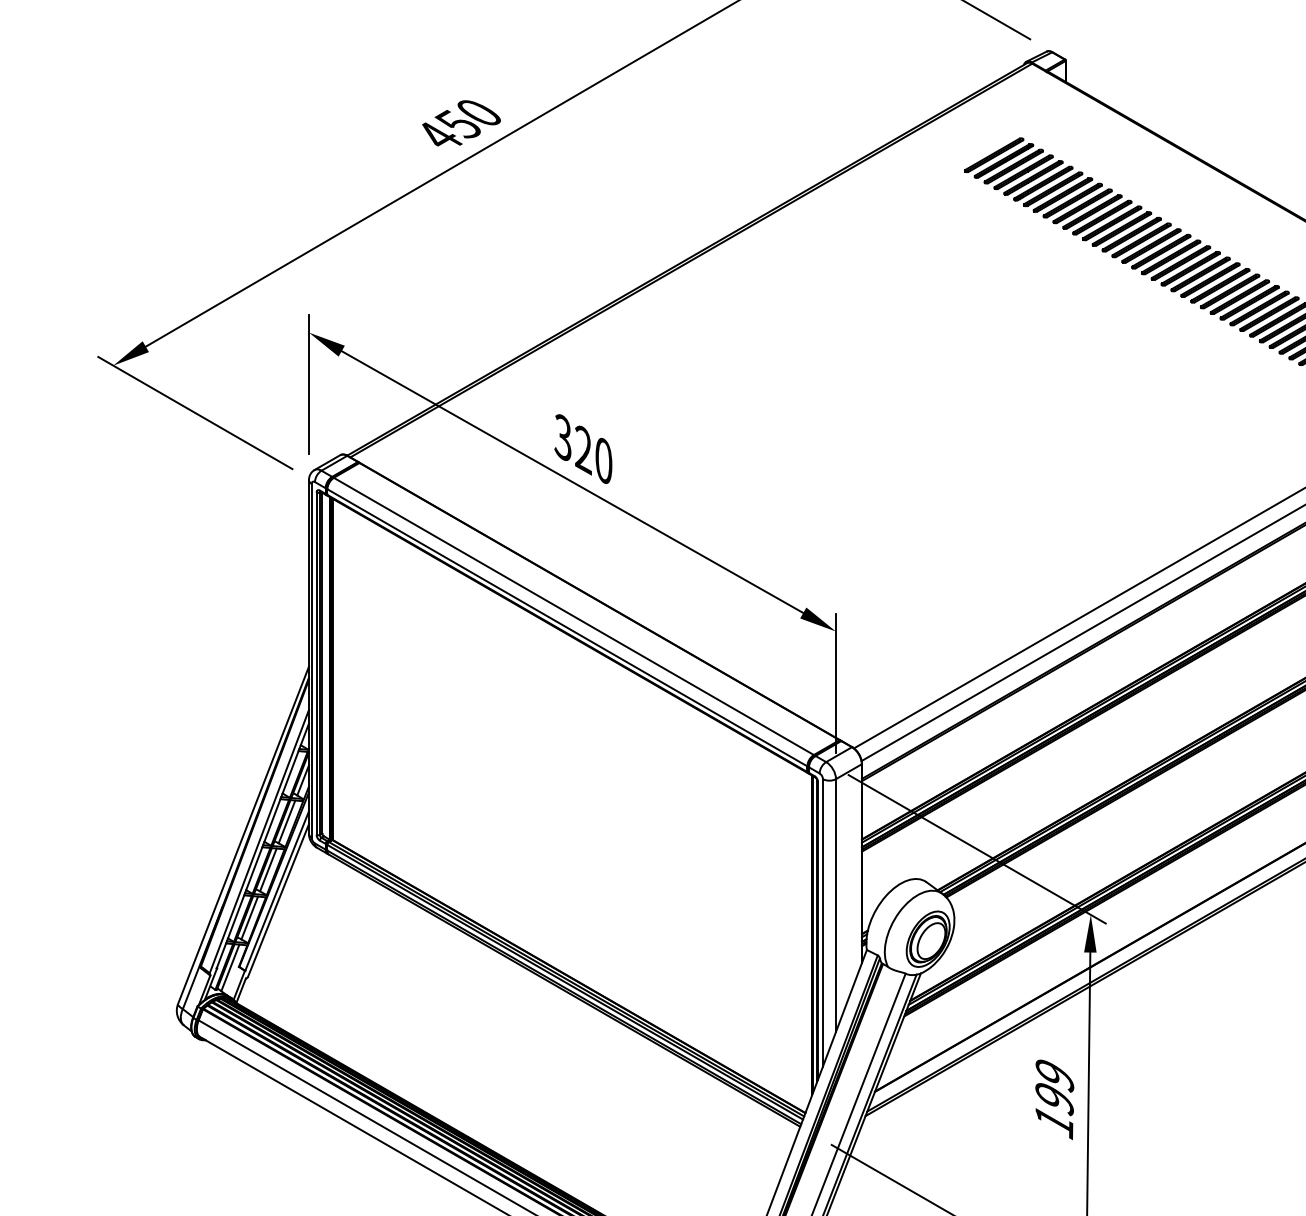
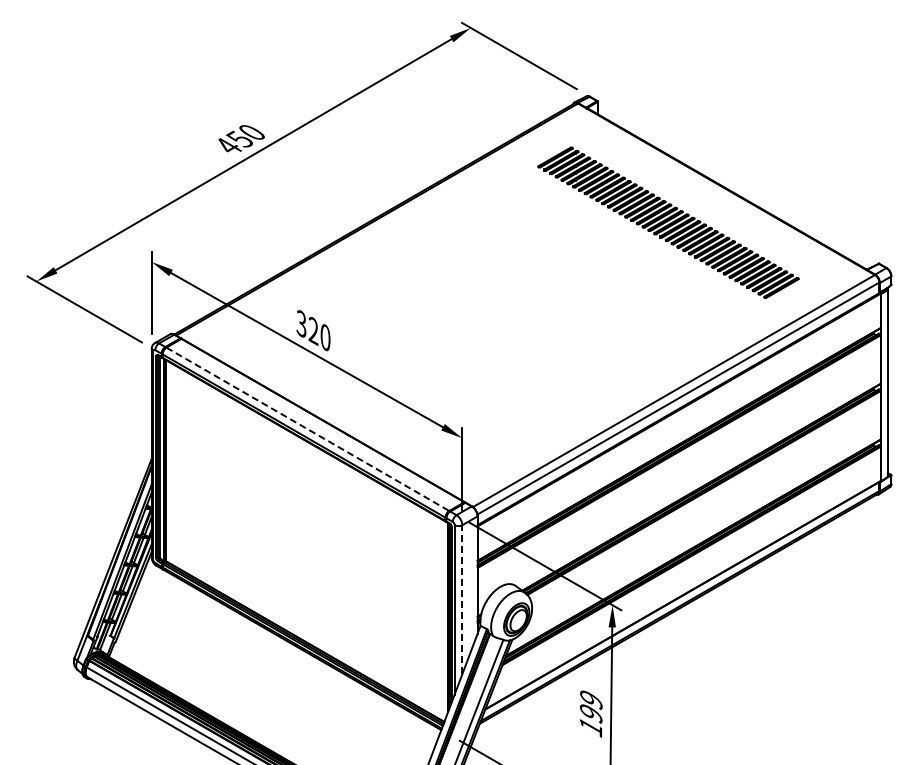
line: (574, 616) -> (308, 429), solid -> dashed
line: (836, 905) -> (462, 599), solid -> dashed

